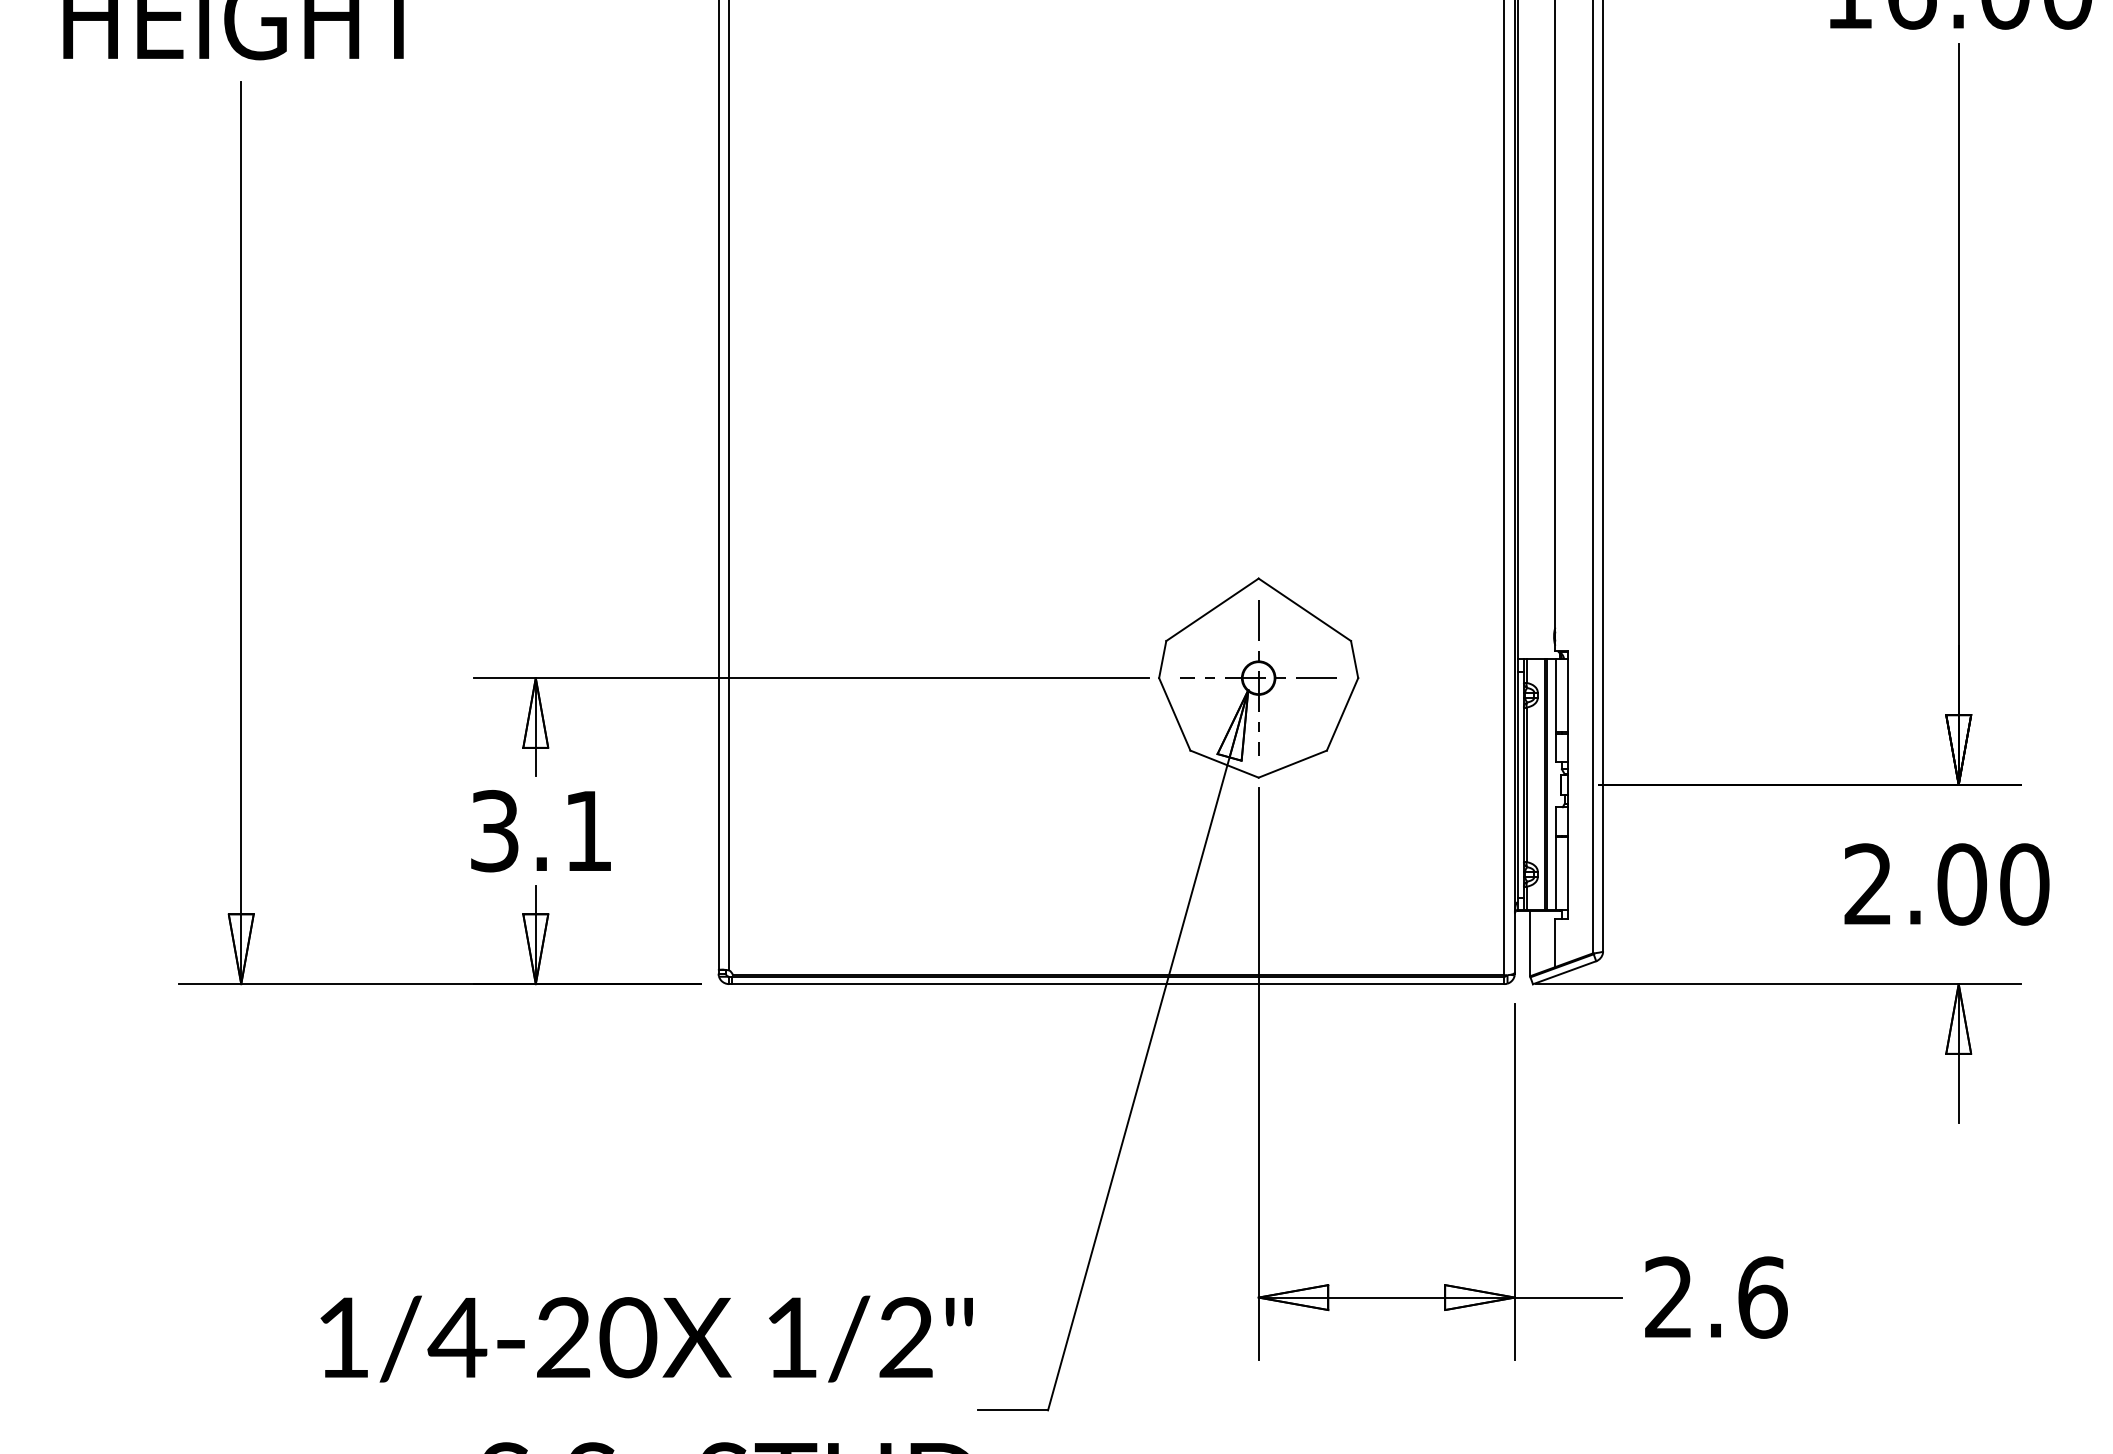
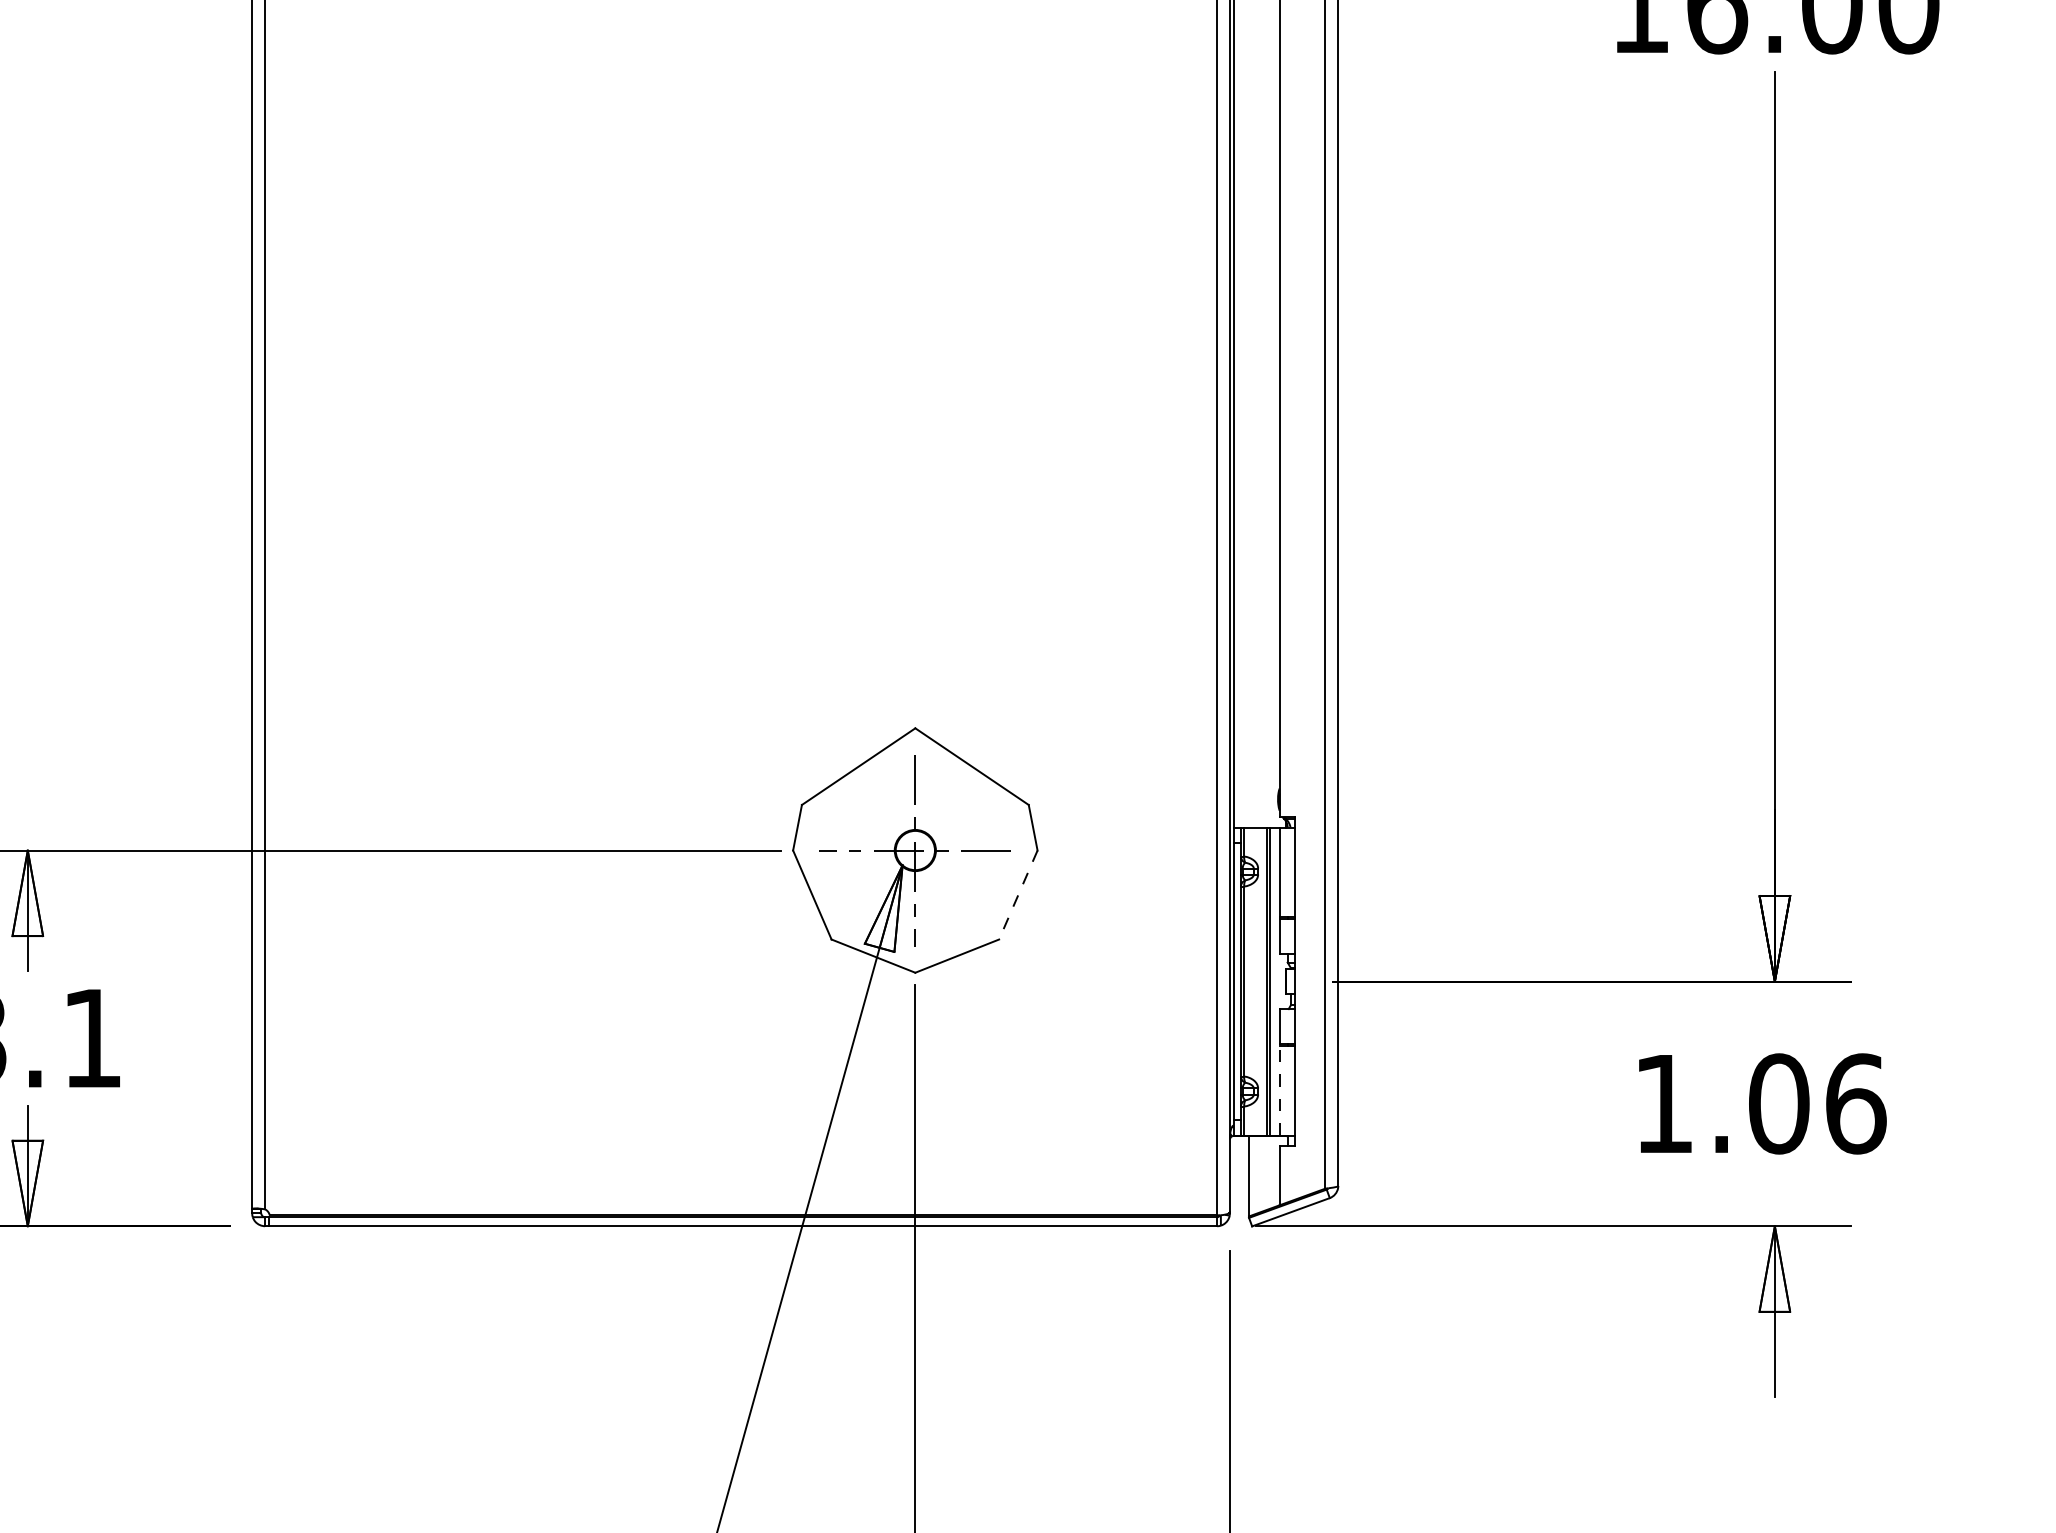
line: (1342, 714) -> (1018, 895), solid -> dashed
line: (1555, 873) -> (1279, 1090), solid -> dashed
text: (1946, 884) -> (1759, 1103), 2.00 -> 1.06

